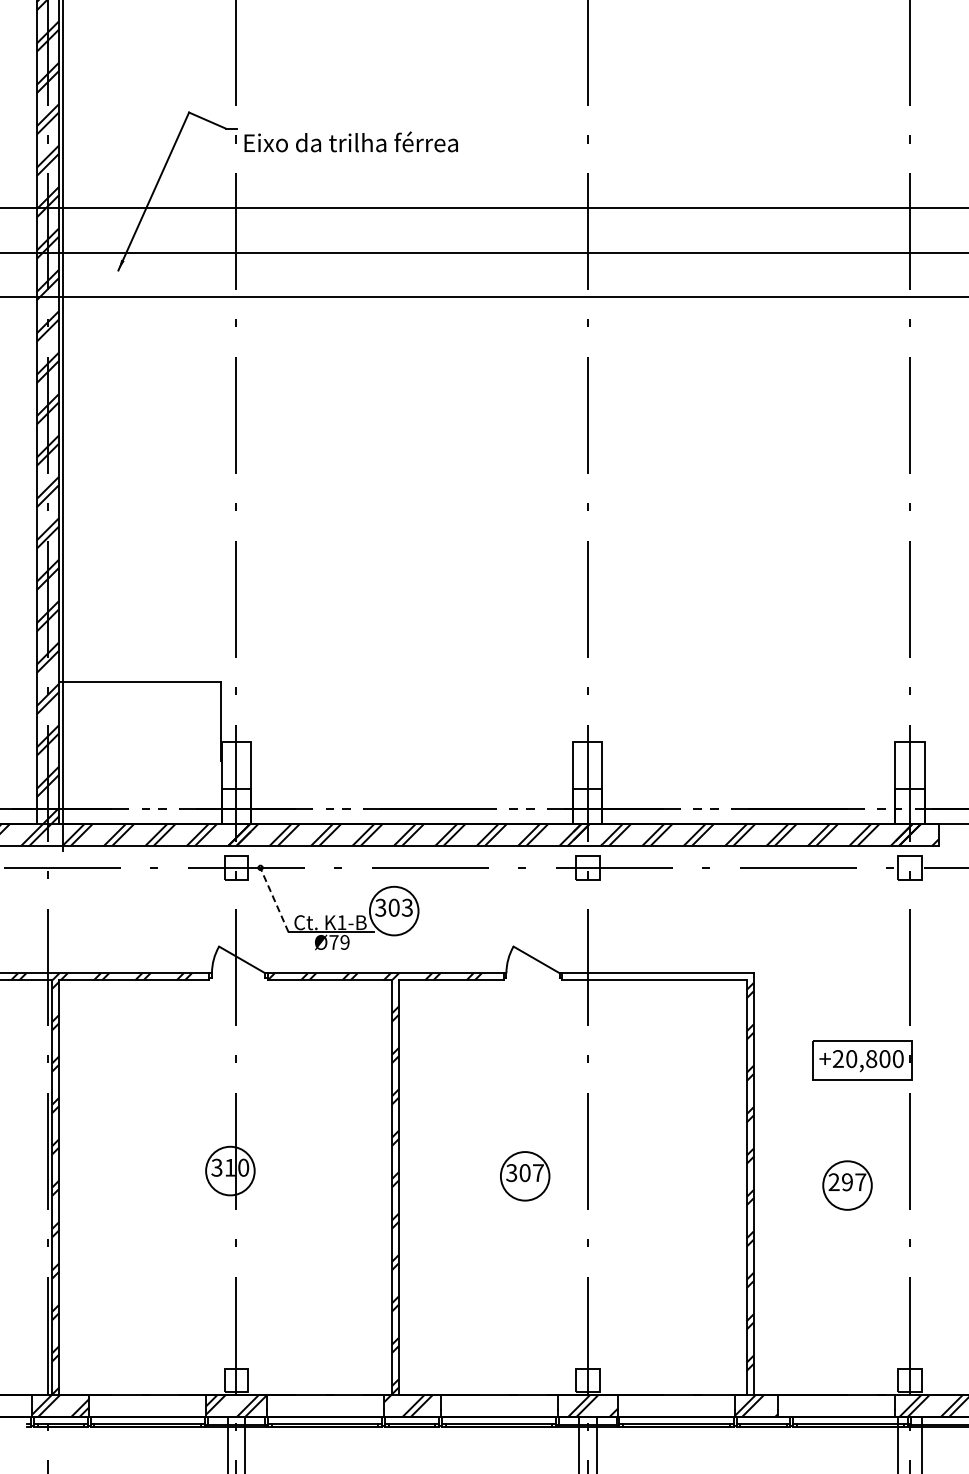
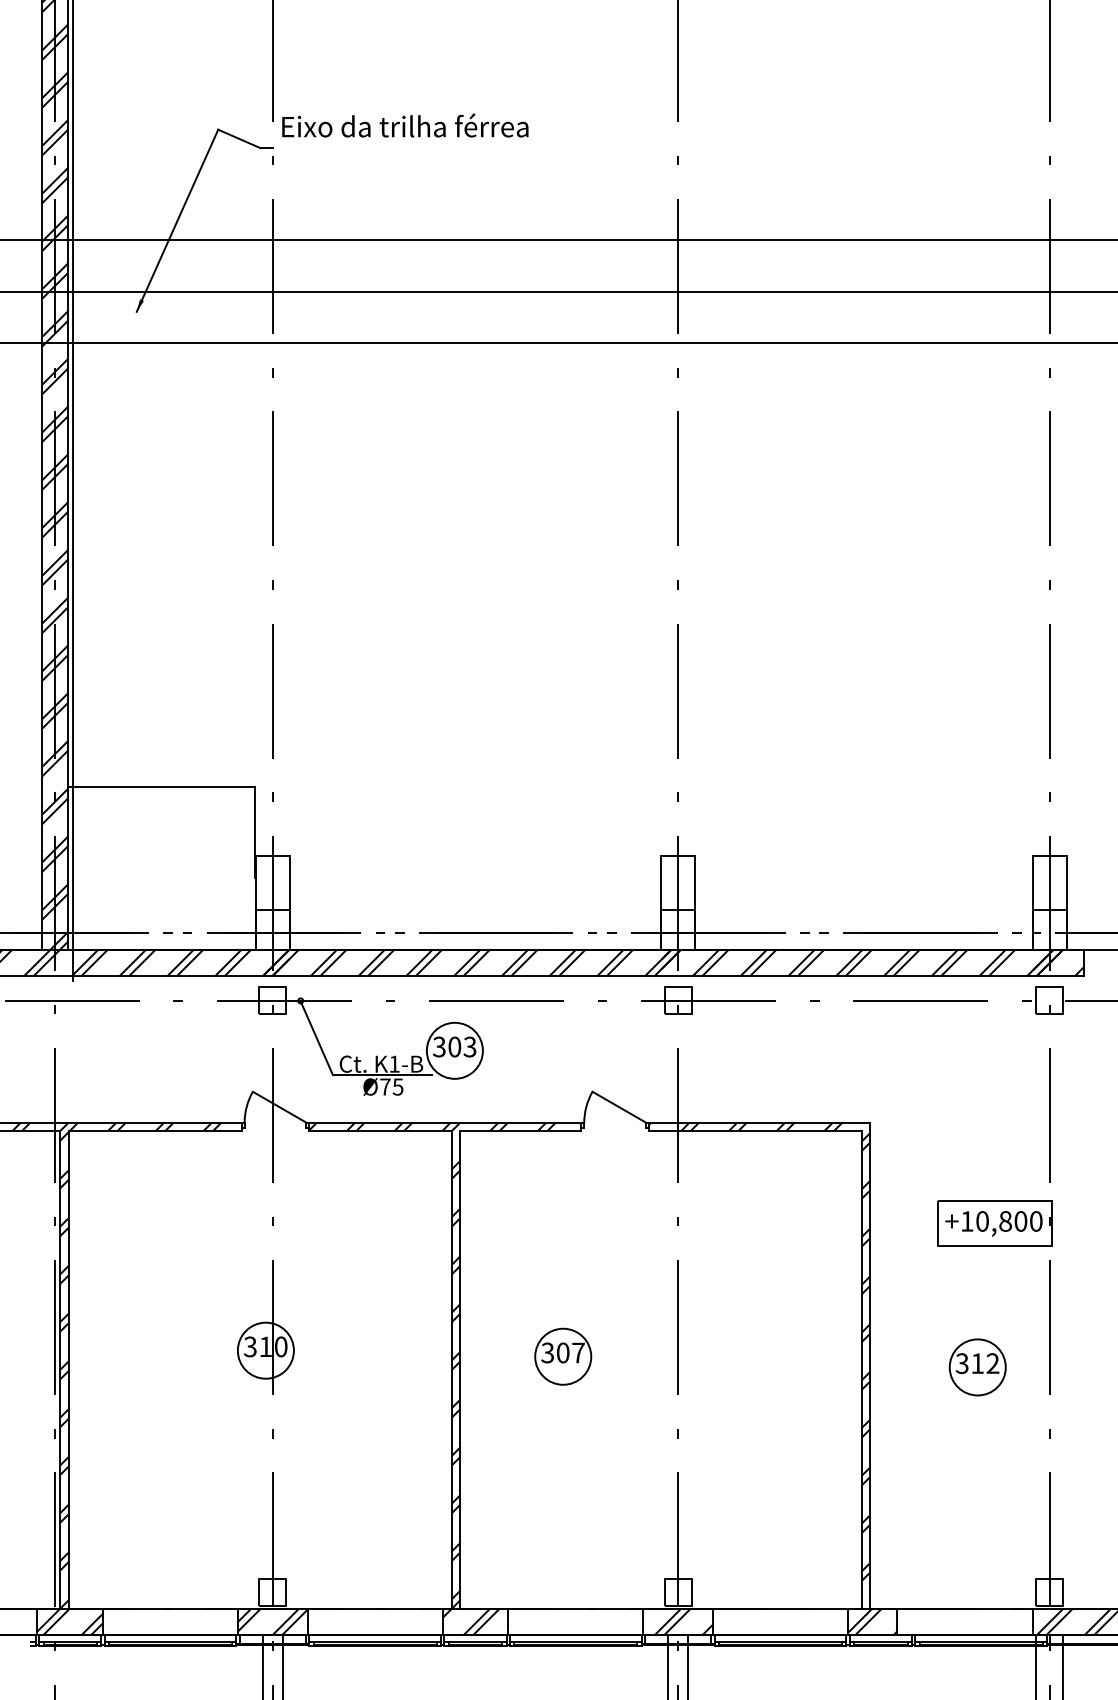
text: (350, 141) -> (404, 125), moved
line: (274, 900) -> (316, 1038), dashed -> solid
text: (344, 942) -> (397, 1087), Ø79 -> Ø75
hatch: (646, 976) -> (745, 1126), added
text: (837, 1058) -> (966, 1220), +20,800 -> +10,800
part: (525, 1176) -> (563, 1356), moved
text: (847, 1182) -> (977, 1363), 297 -> 312

